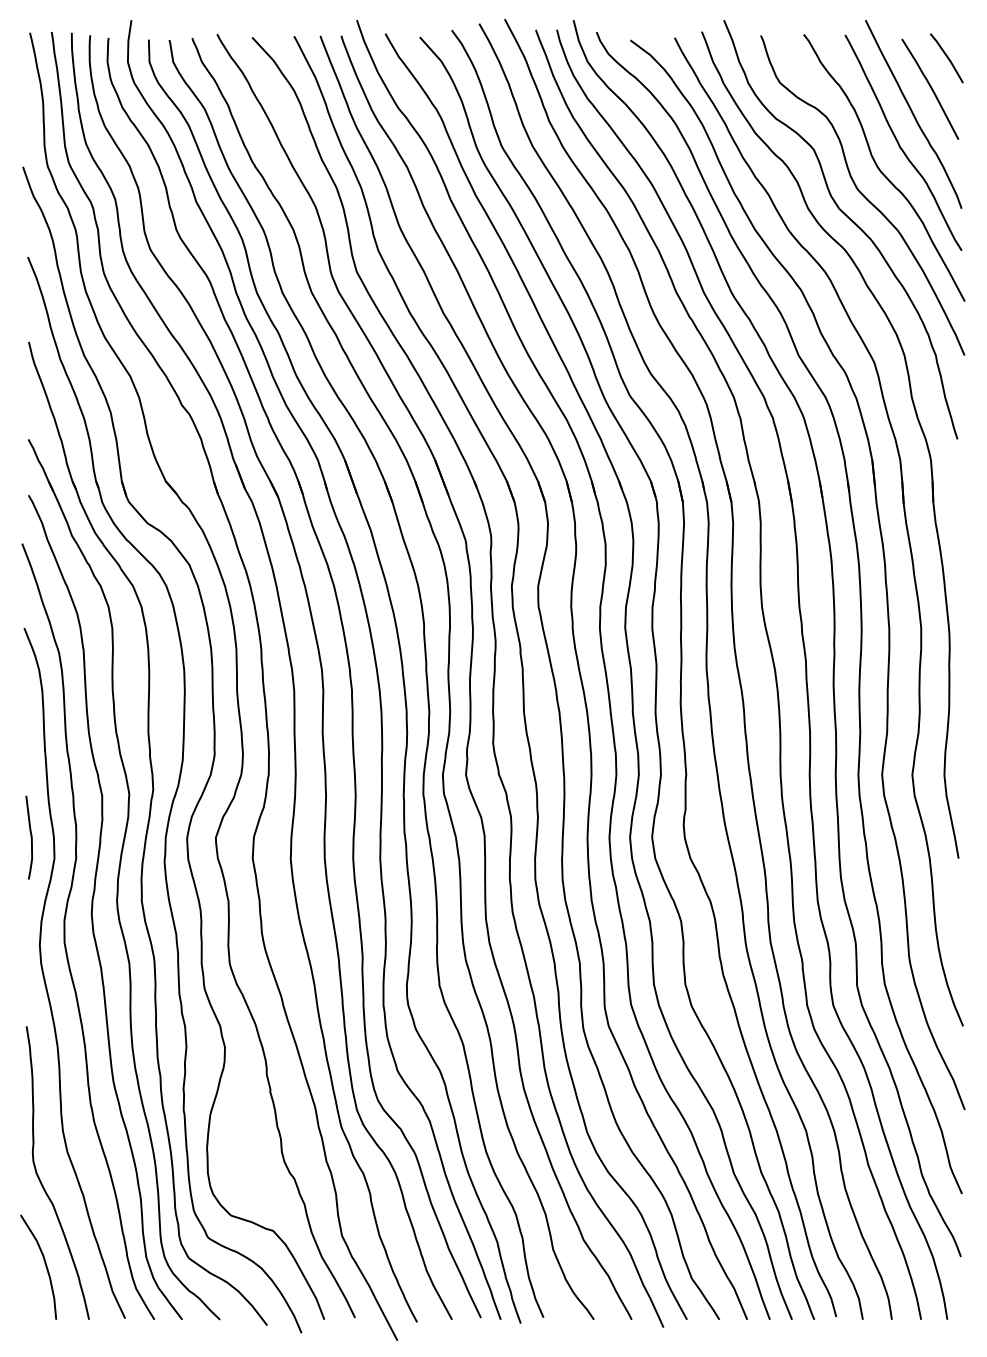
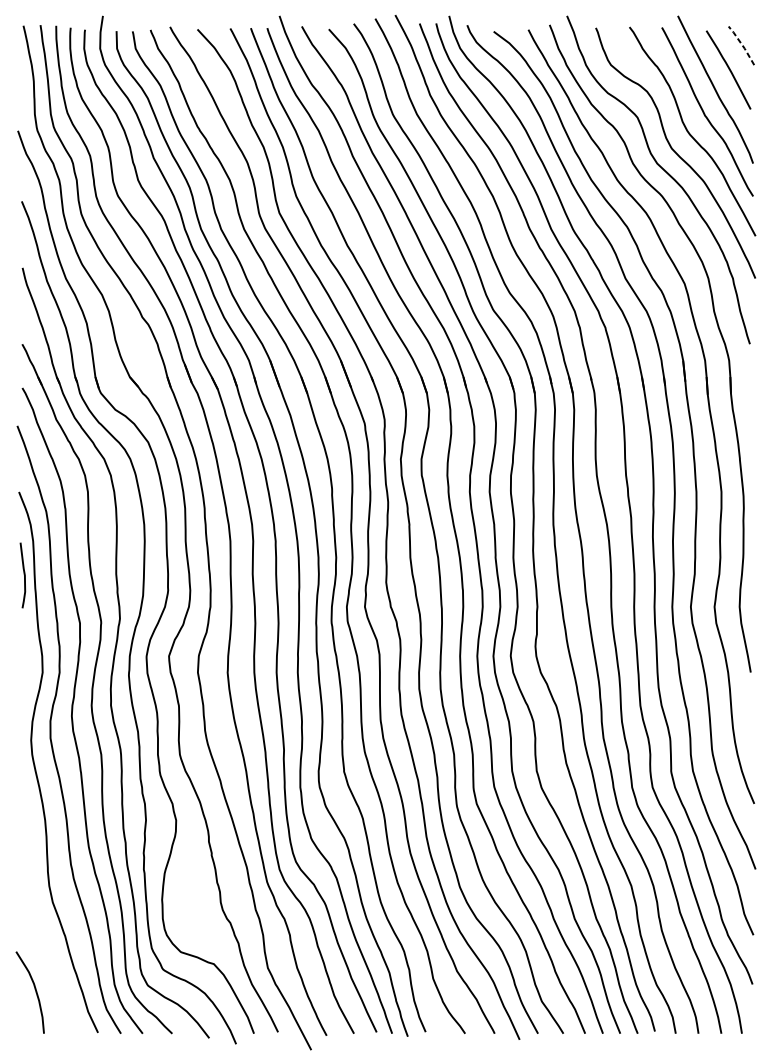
line: (947, 57) -> (742, 45), solid -> dashed
curve: (30, 837) -> (23, 575), moved
curve: (41, 1181) -> (32, 925), removed

